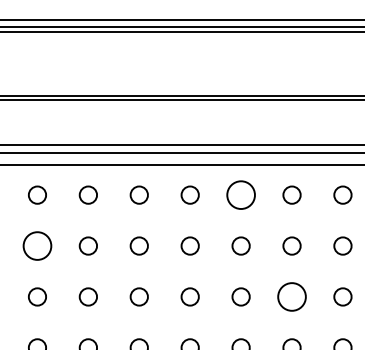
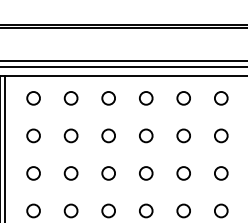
circle: (240, 194) -> (183, 97), size x0.62
circle: (37, 245) -> (33, 135), size x0.62
circle: (291, 296) -> (220, 173), size x0.62

